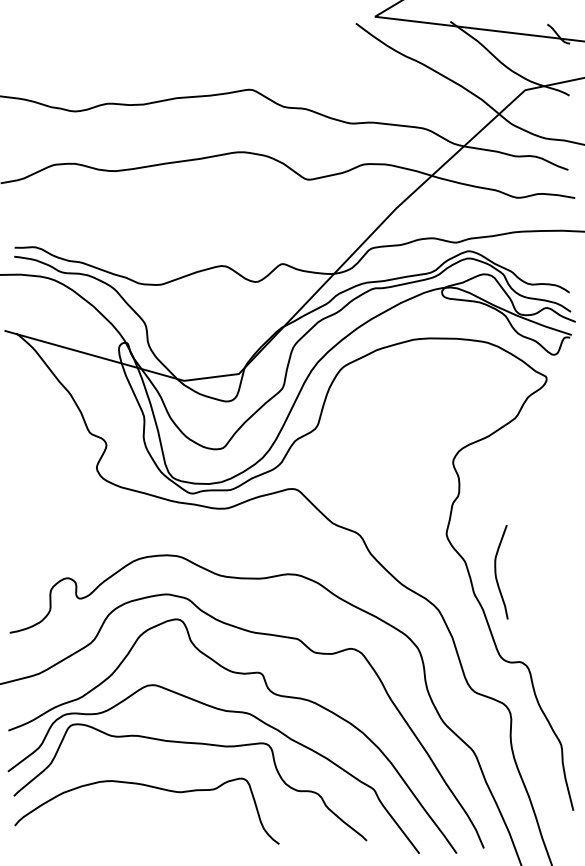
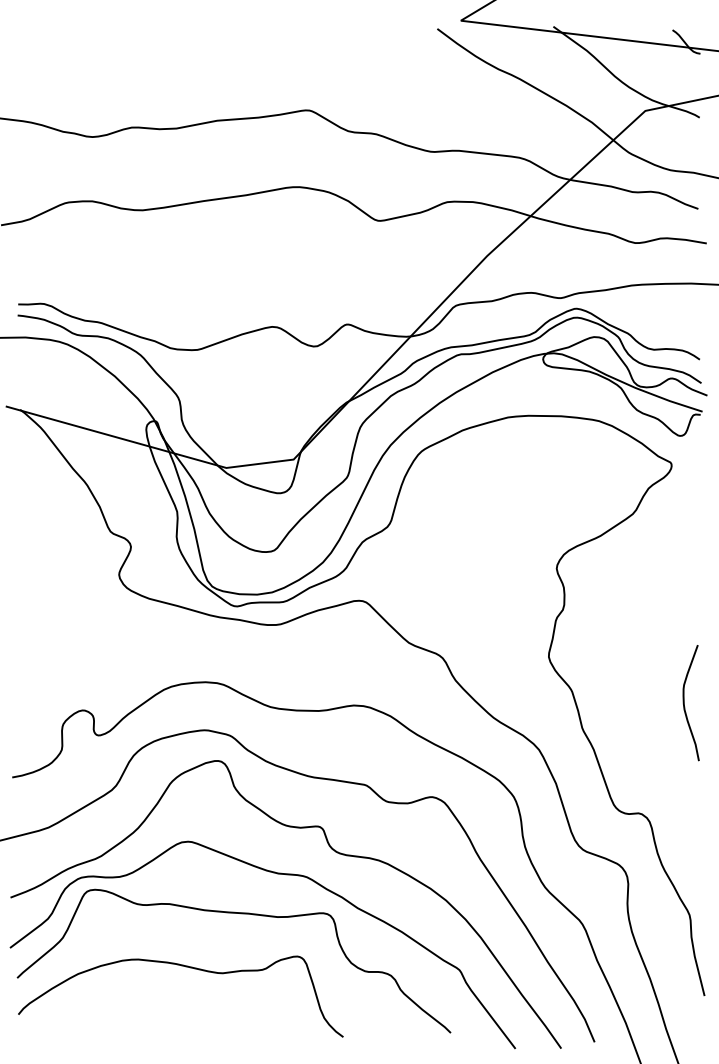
curve: (496, 572) -> (684, 703), moved

